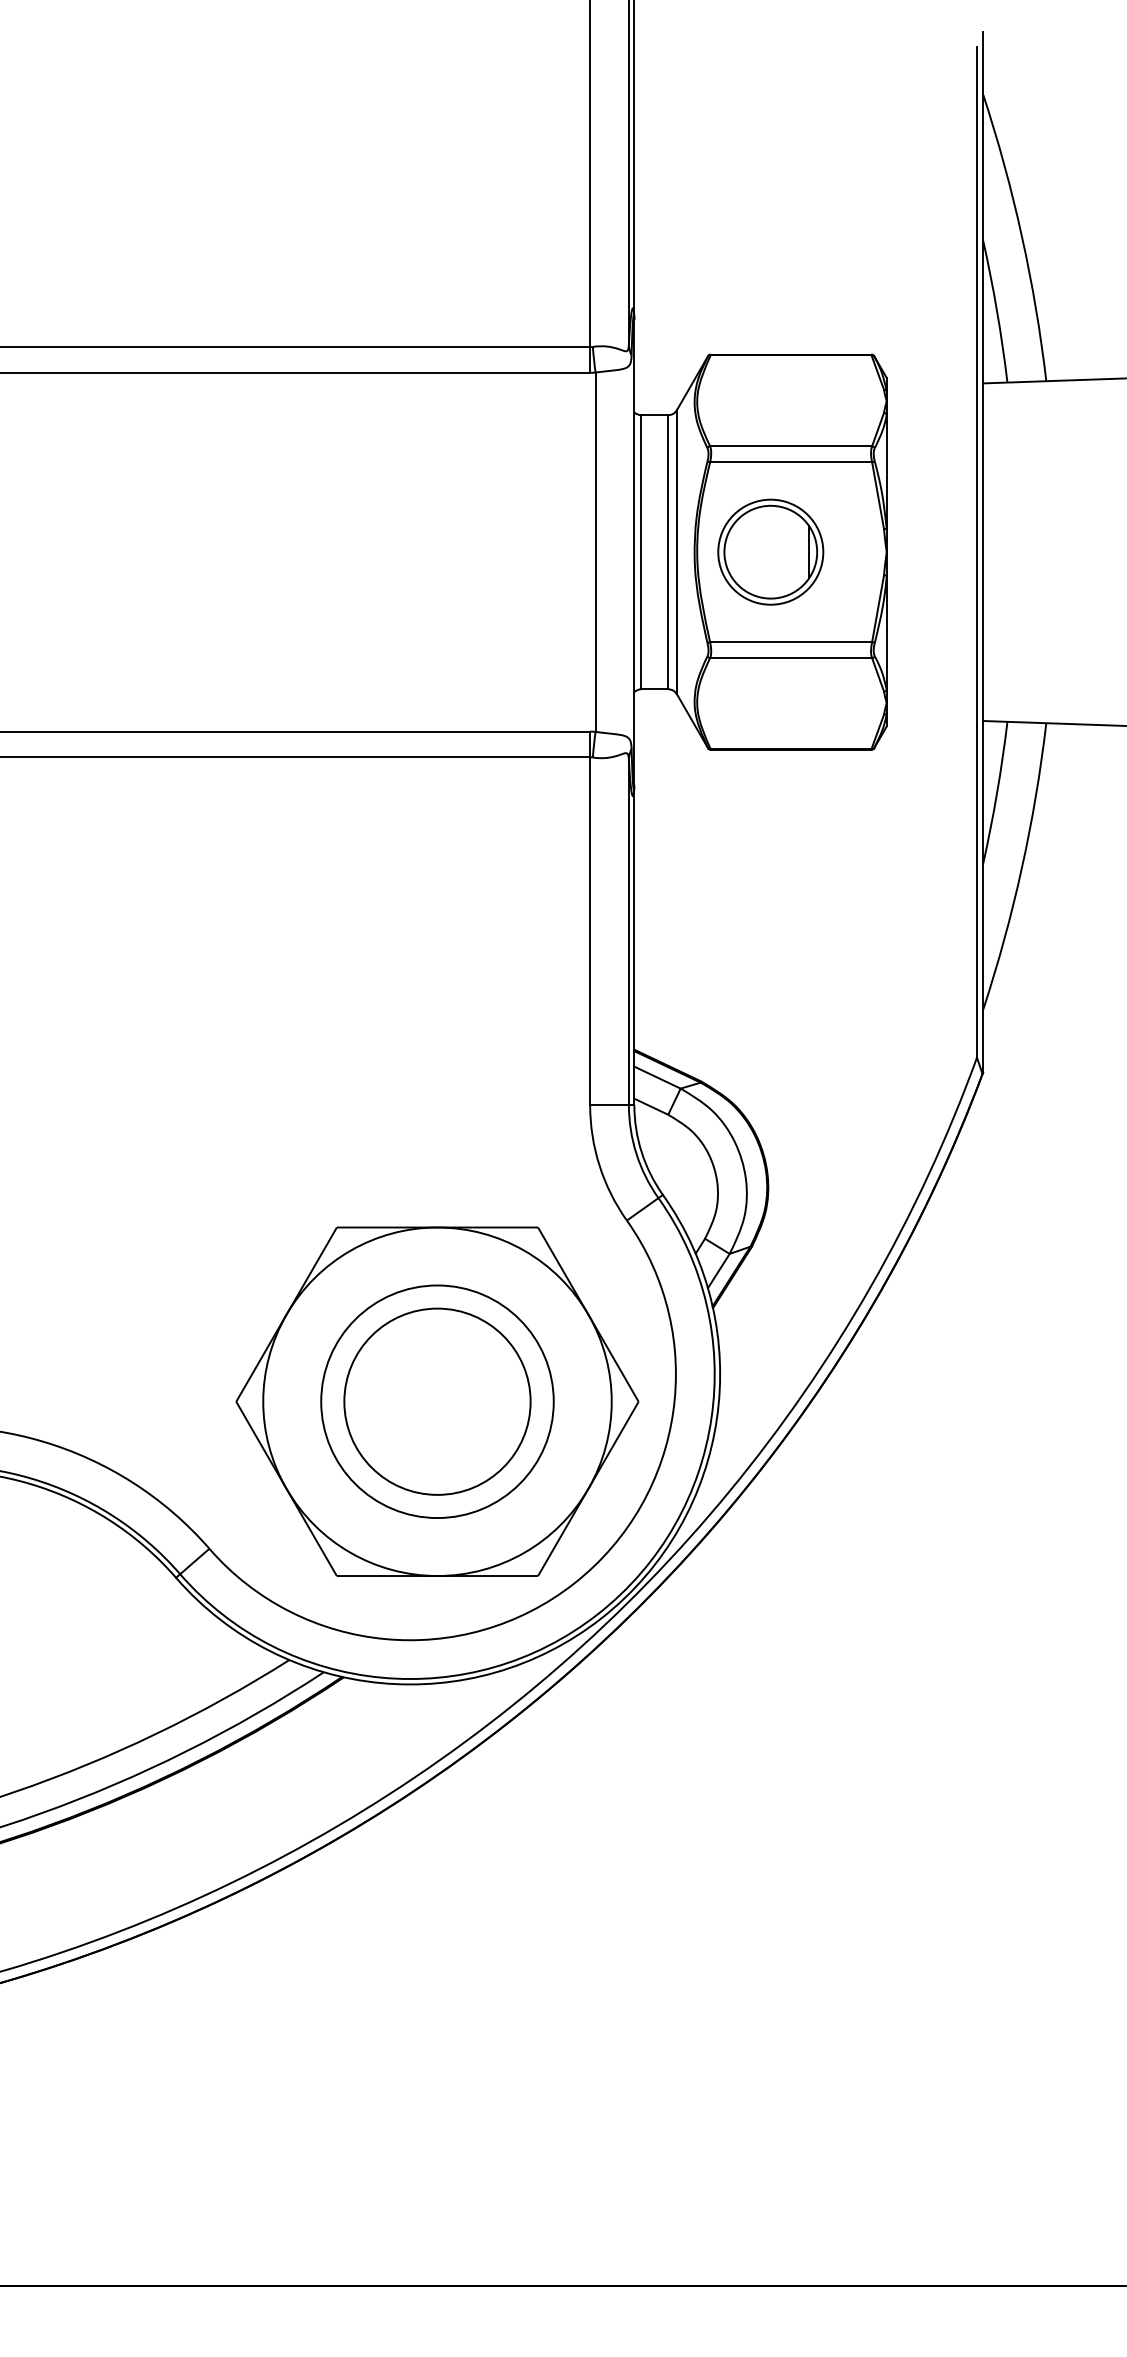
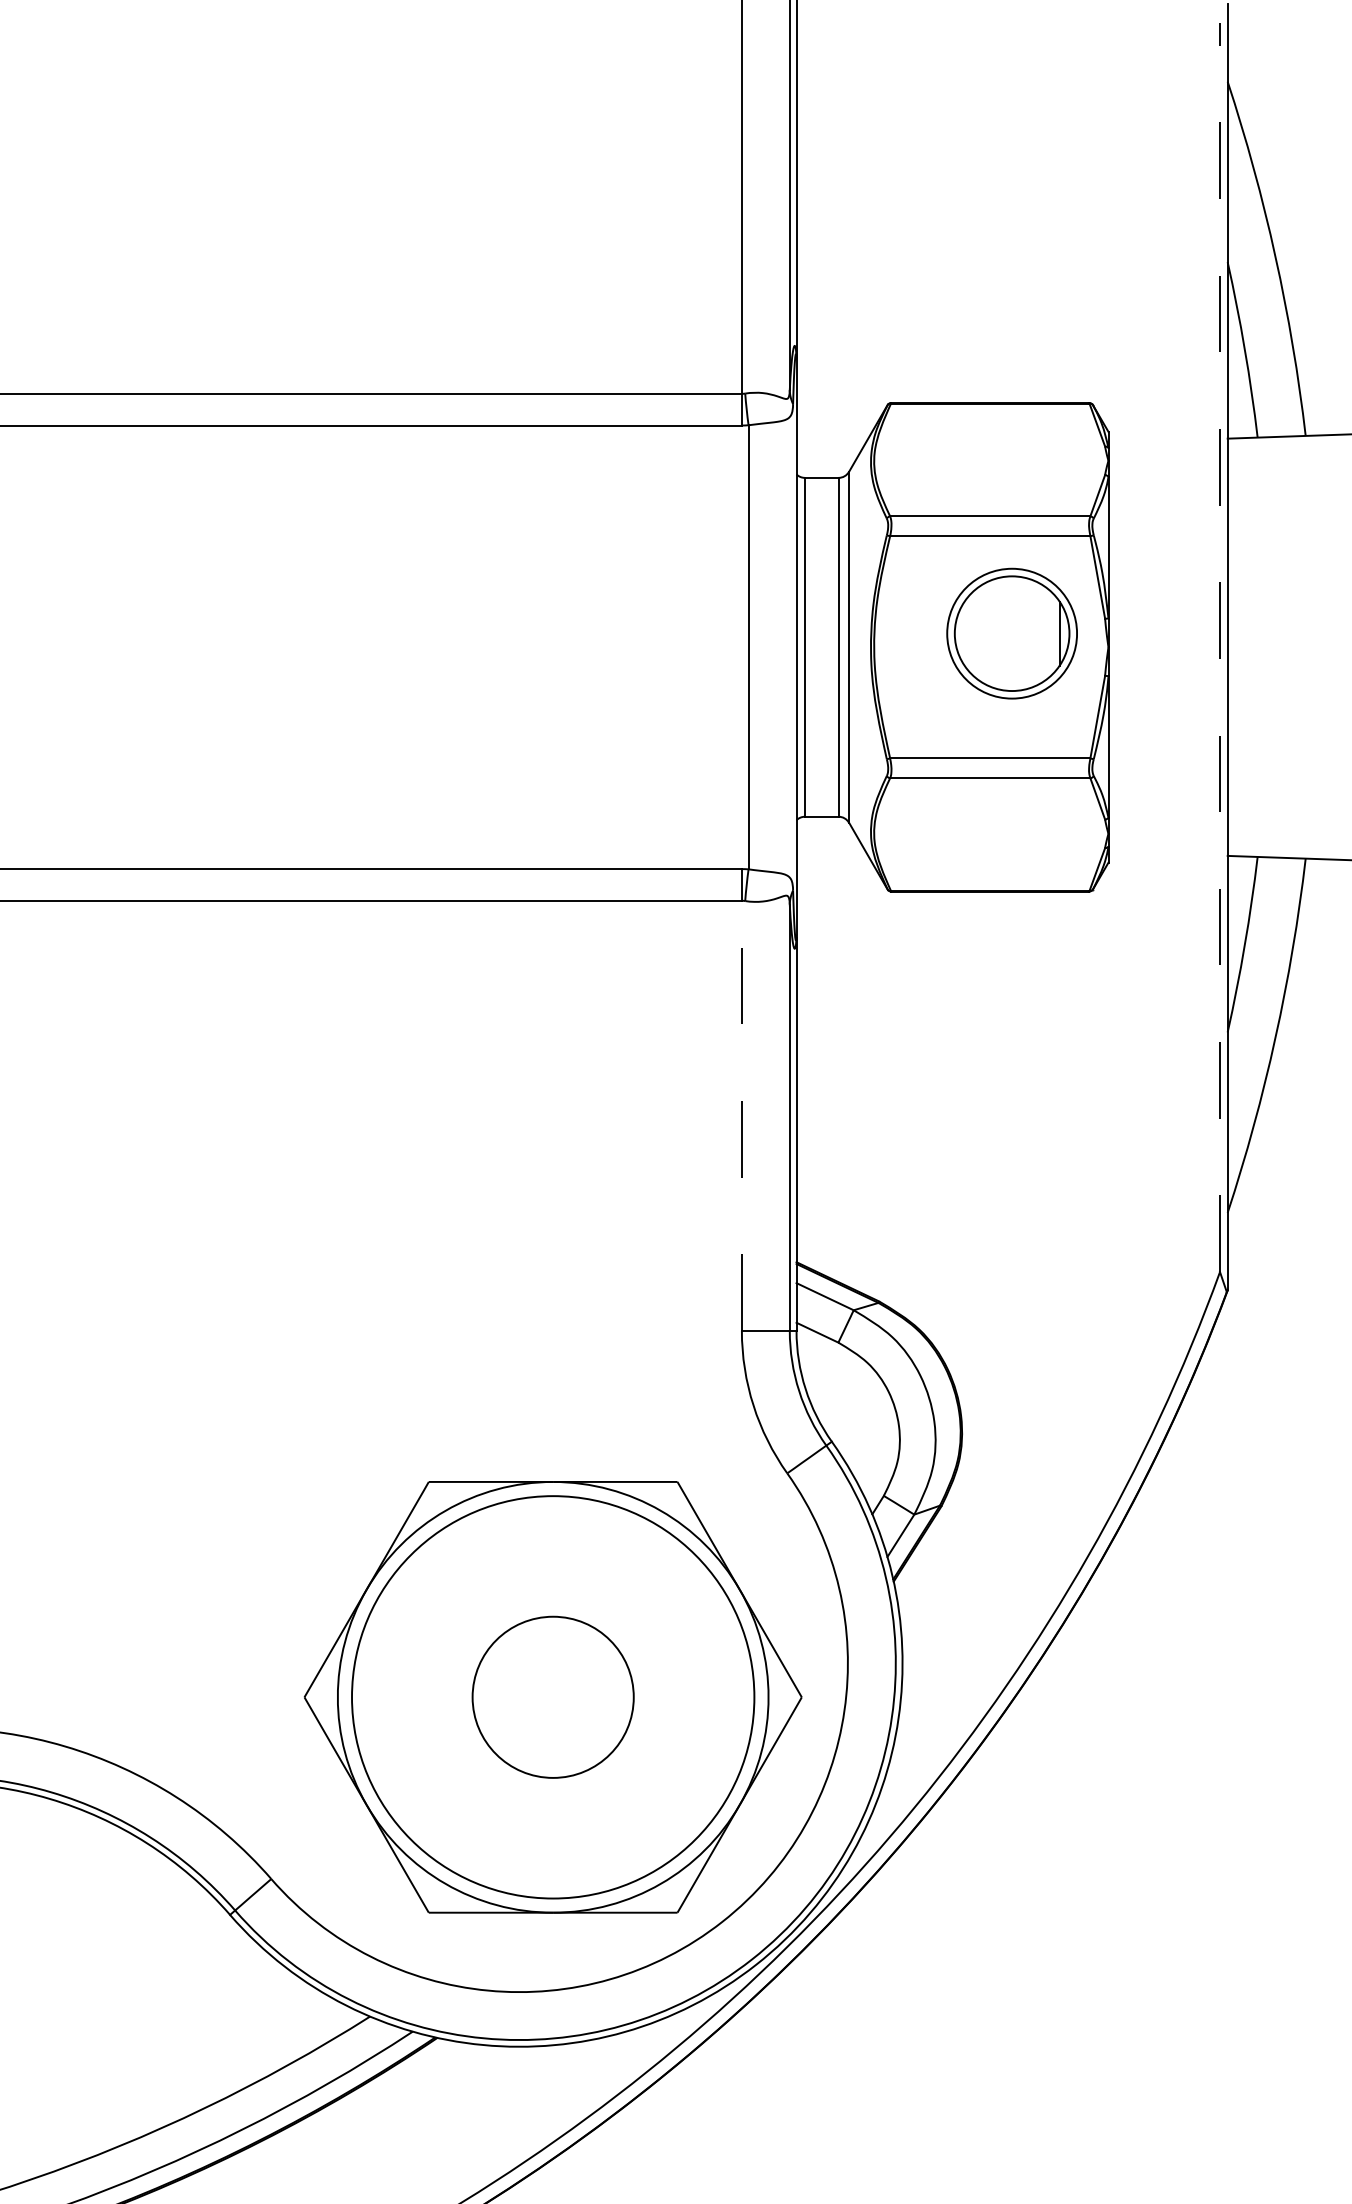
part: (770, 551) -> (1011, 632), moved
line: (976, 551) -> (1219, 646), solid -> dashed
line: (590, 930) -> (742, 1114), solid -> dashed
circle: (437, 1401) -> (553, 1697), size x0.7
circle: (437, 1401) -> (553, 1697), size x1.4

